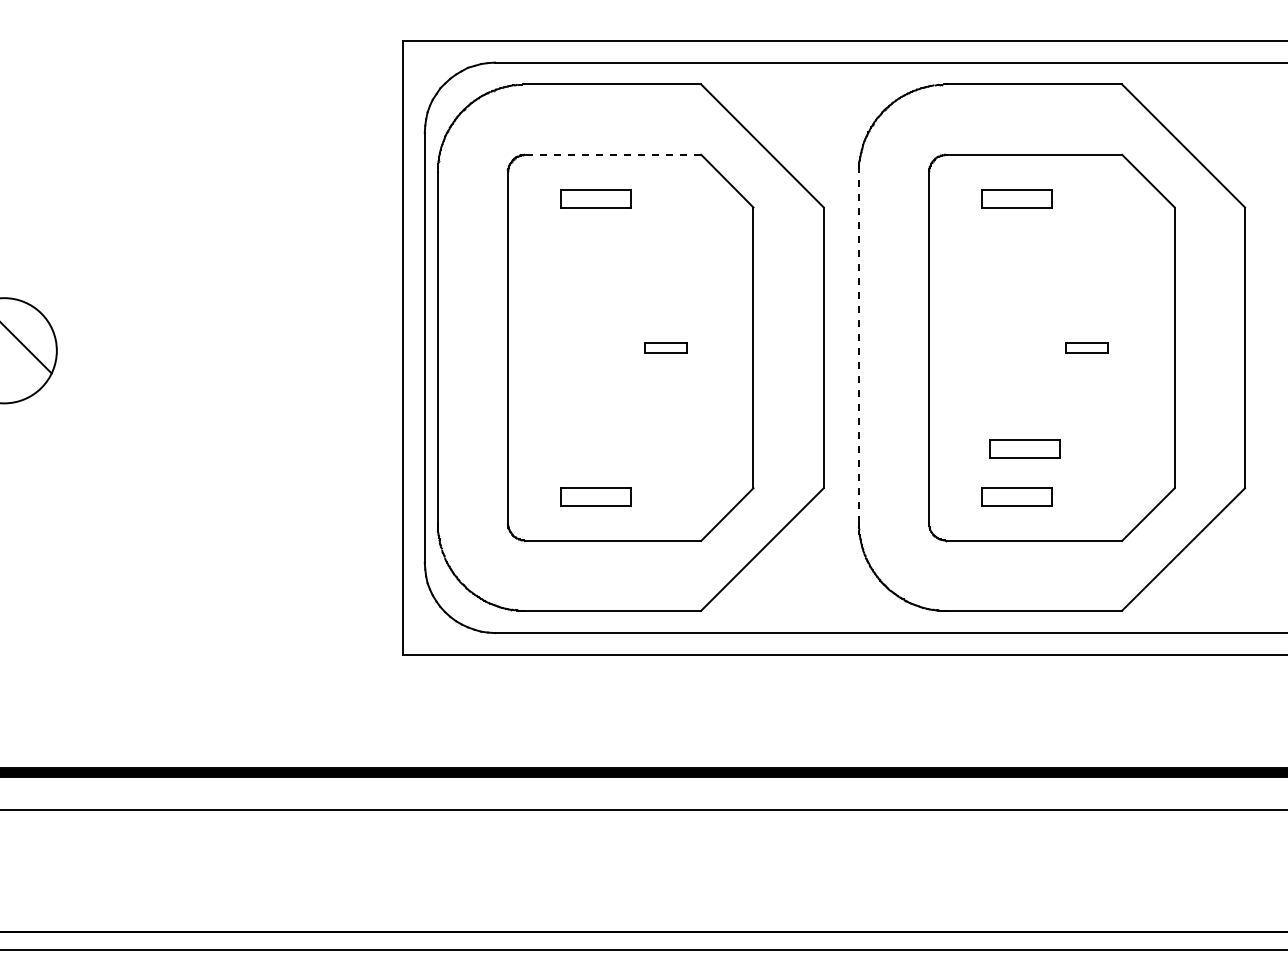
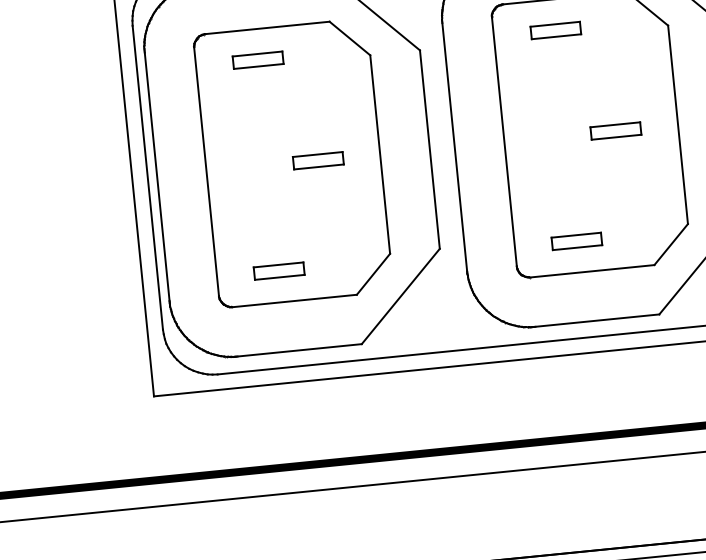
line: (613, 154) -> (267, 27), dashed -> solid
part: (665, 347) -> (317, 160), size x1.67
line: (858, 347) -> (454, 146), dashed -> solid
part: (1086, 347) -> (615, 130), size x1.67
part: (1024, 448) -> (578, 206), removed

